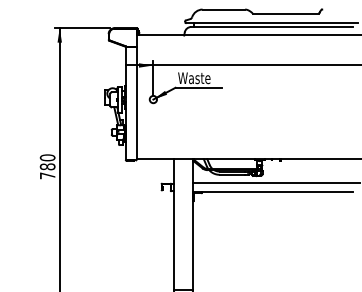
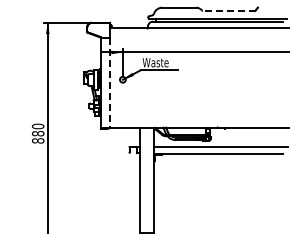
line: (285, 13) -> (228, 10), solid -> dashed
line: (137, 102) -> (110, 82), solid -> dashed
text: (48, 175) -> (38, 140), 780 -> 880

